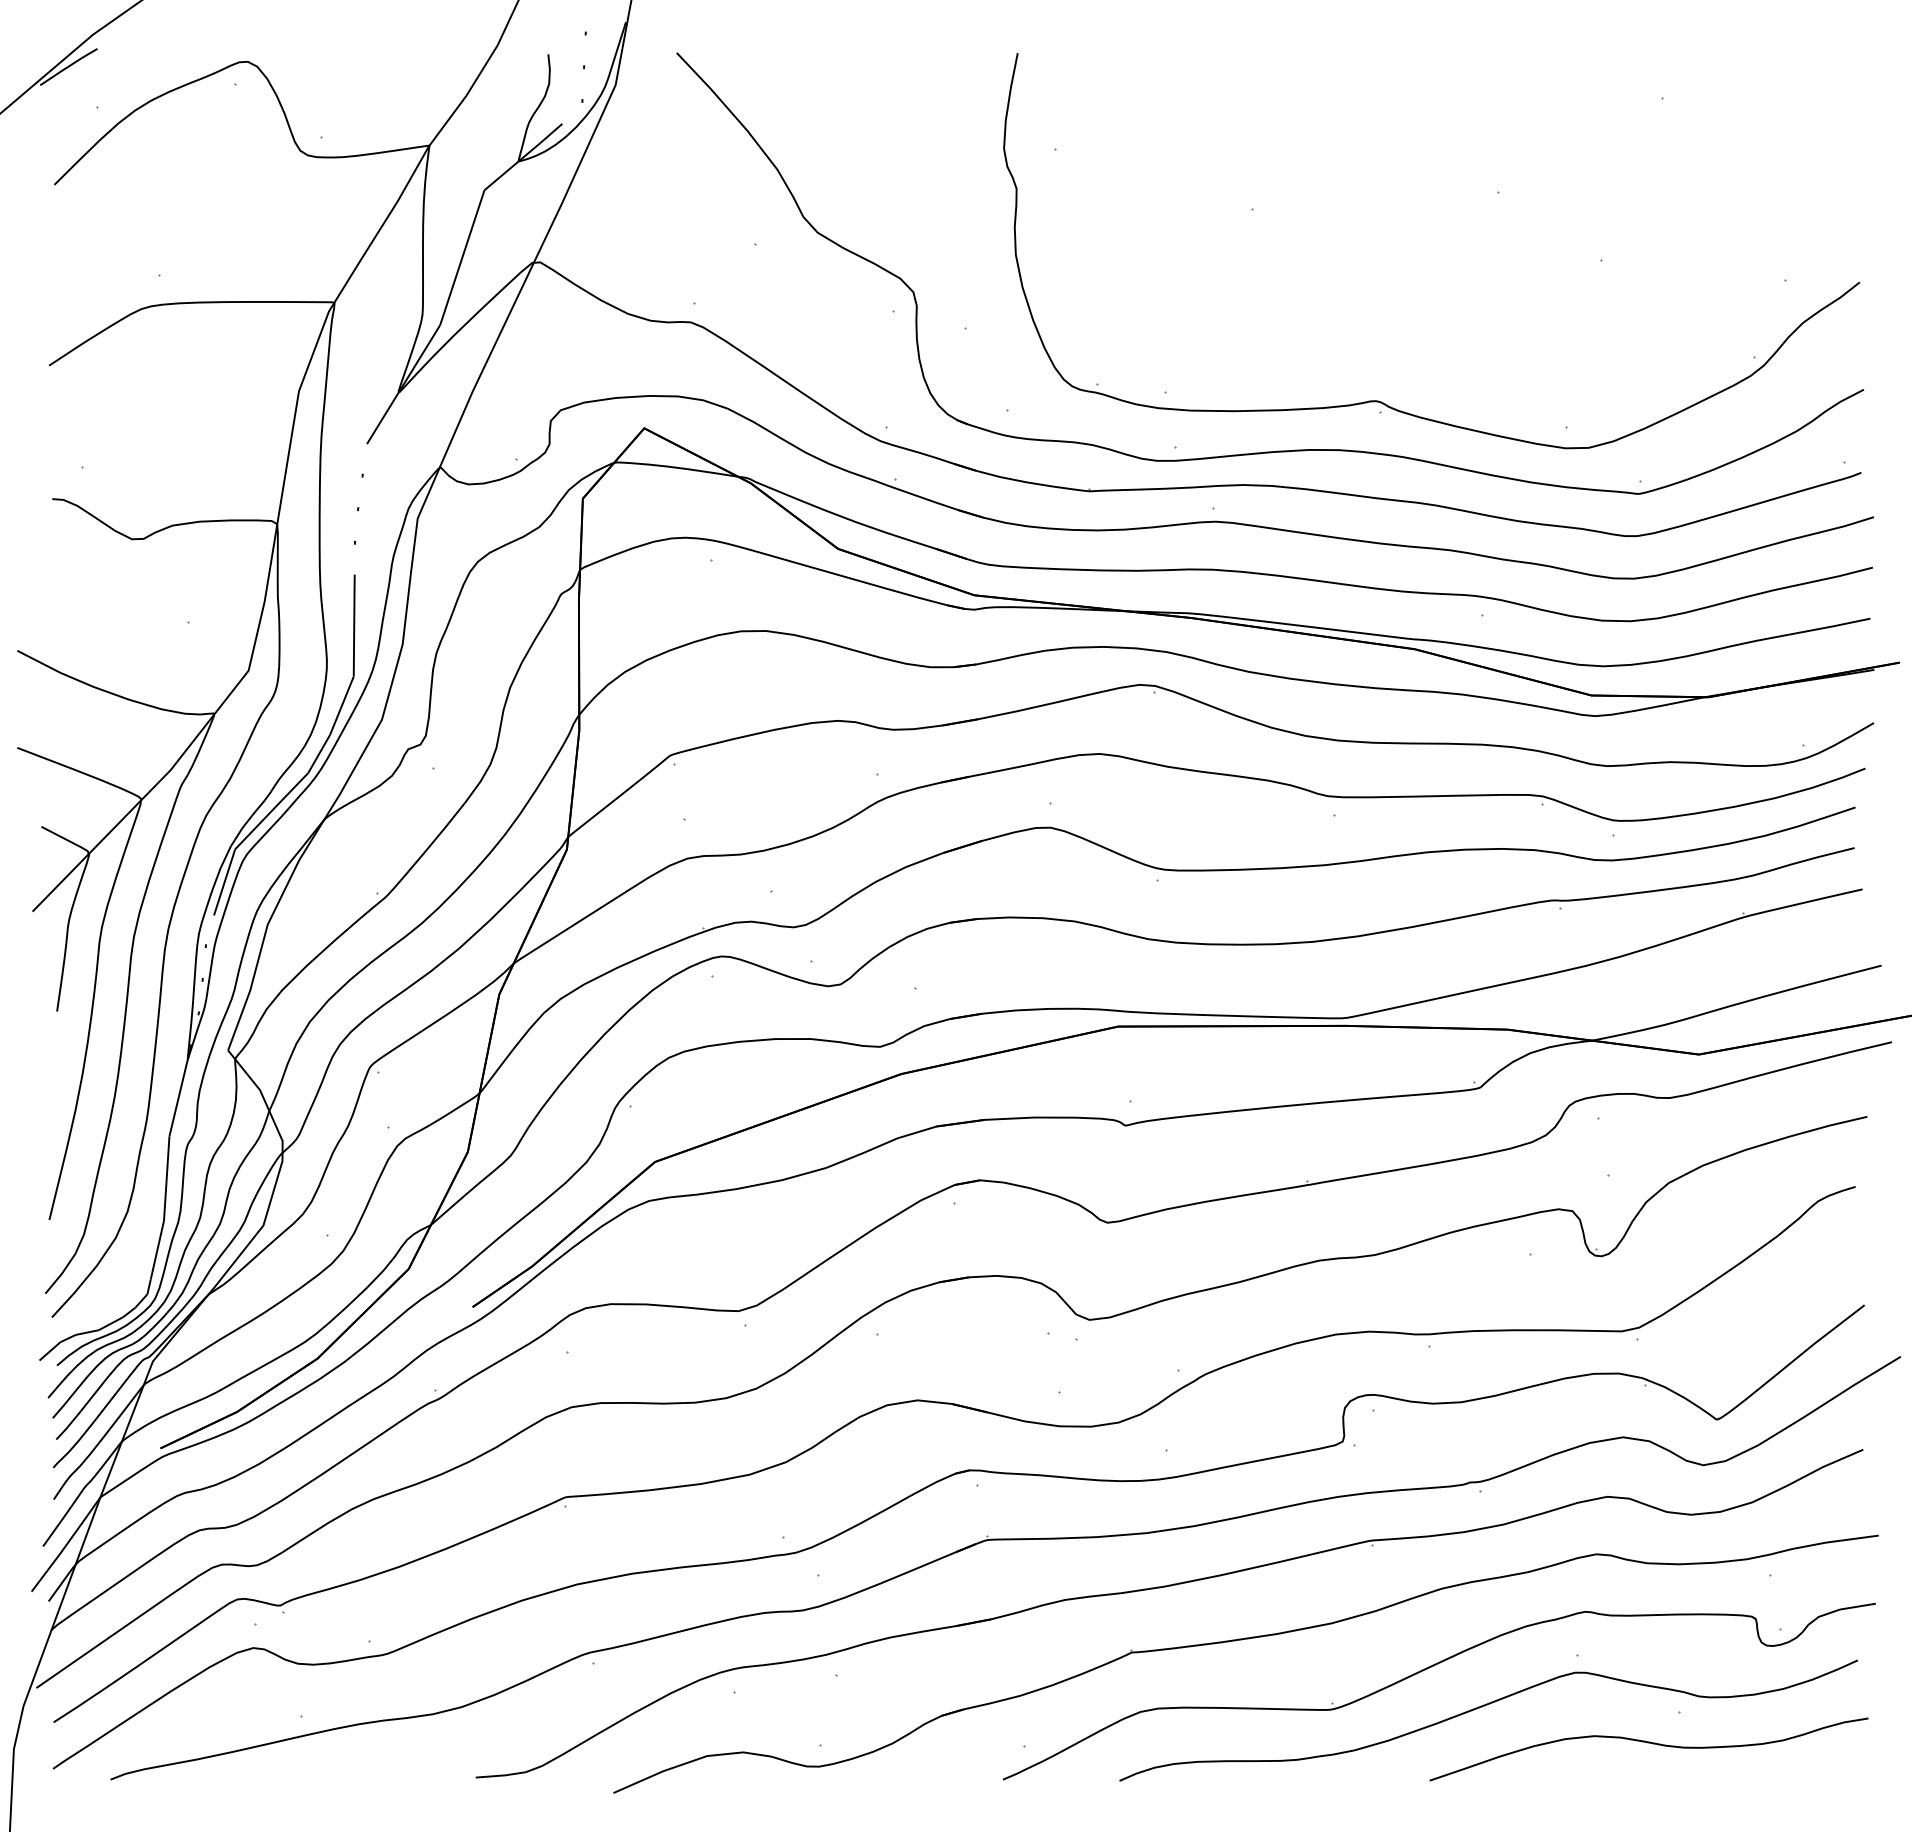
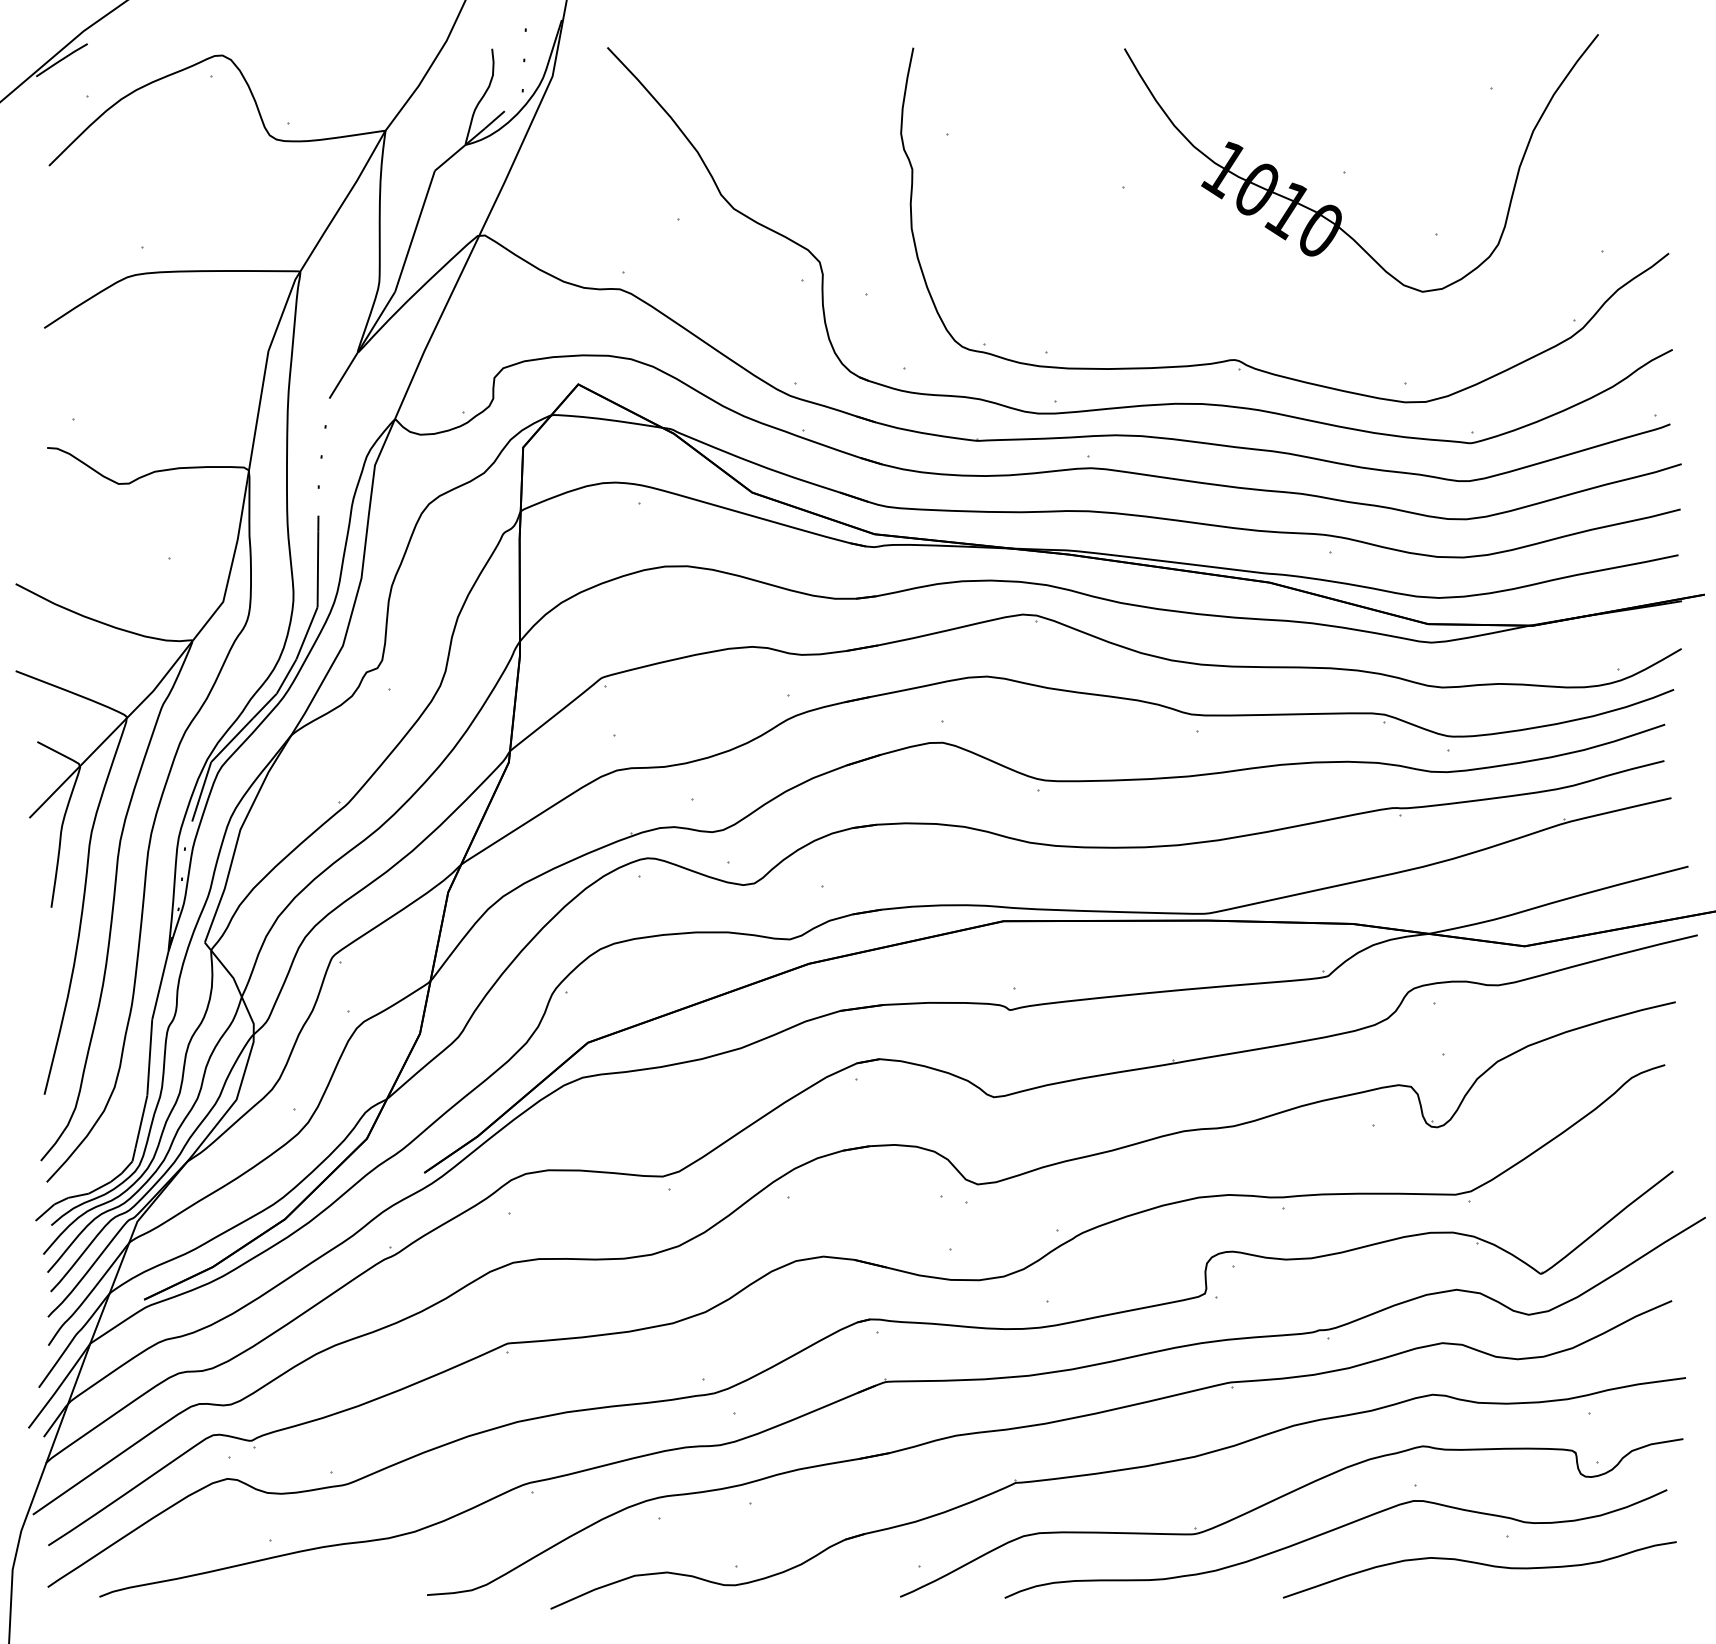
part: (1488, 229) -> (1335, 206), added

